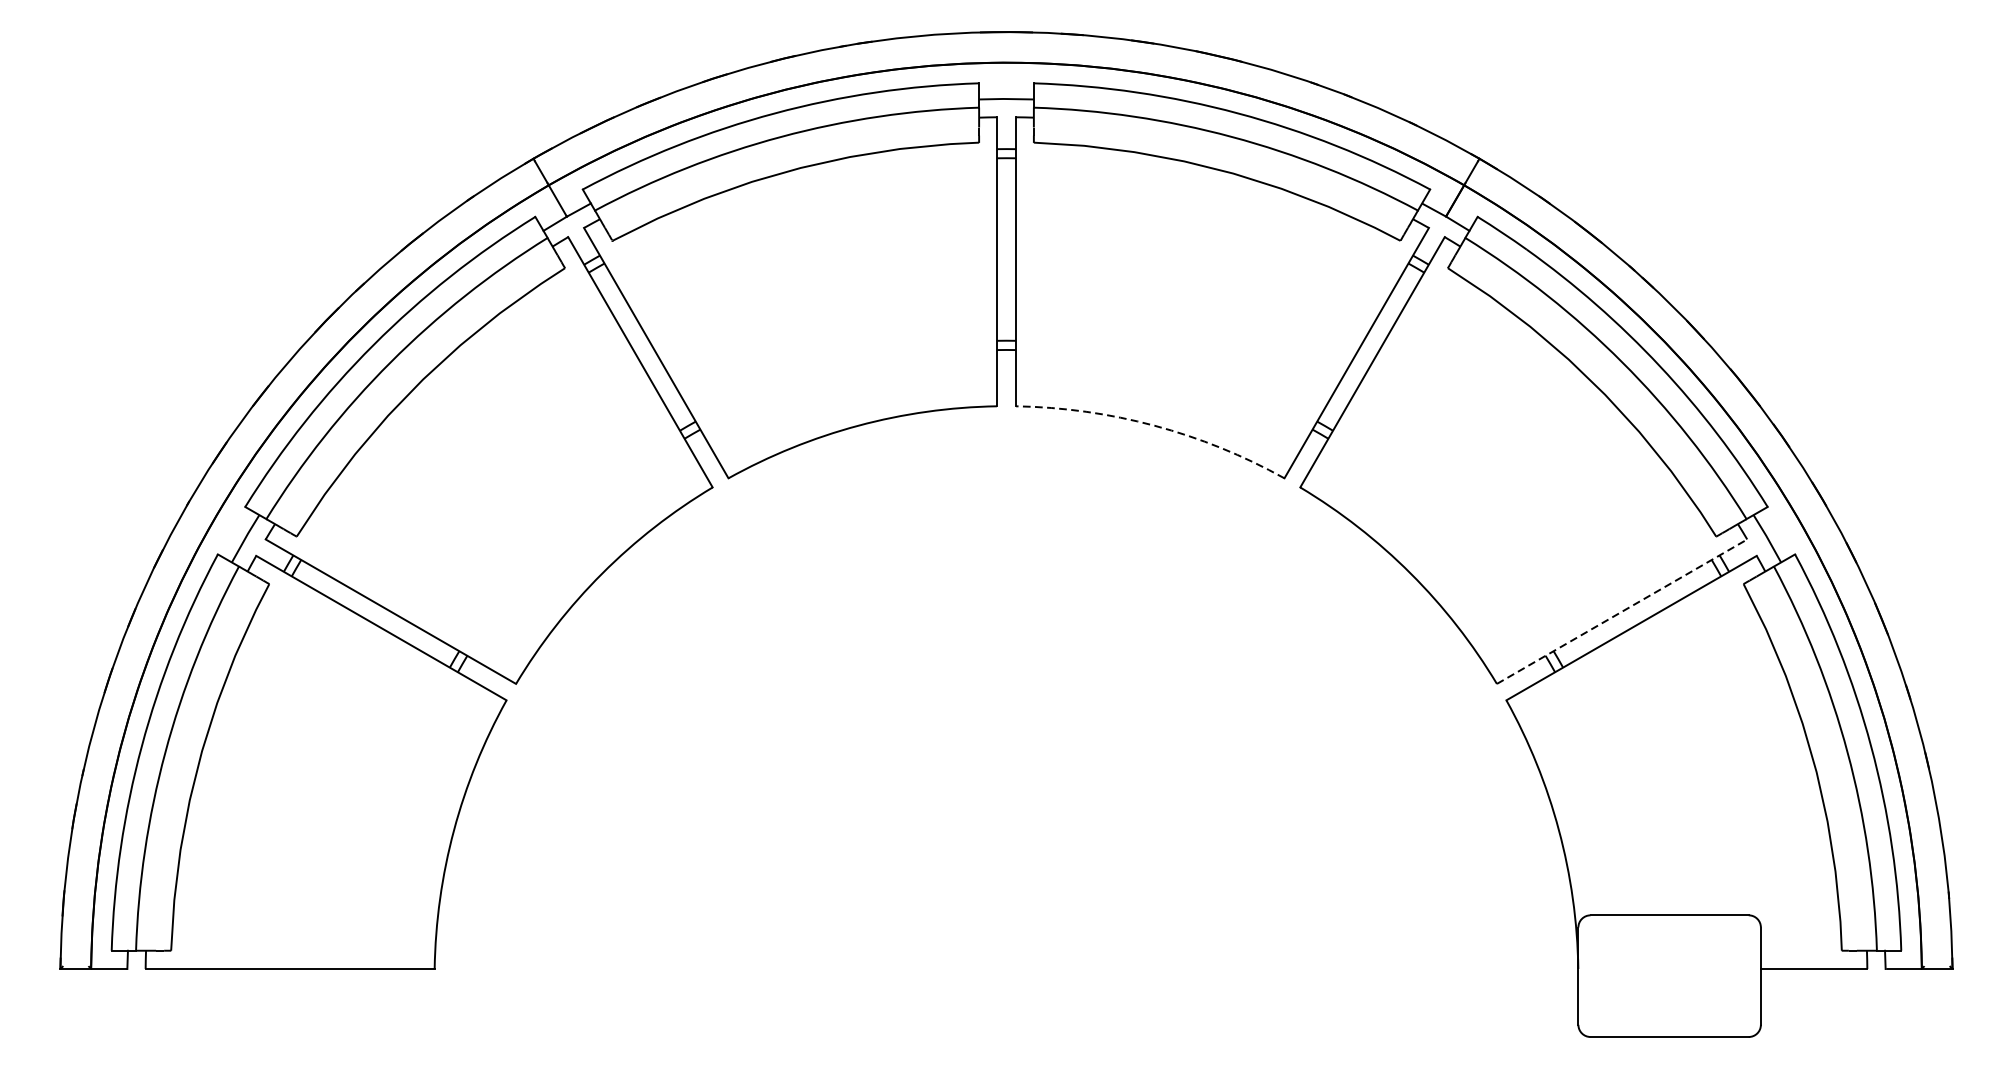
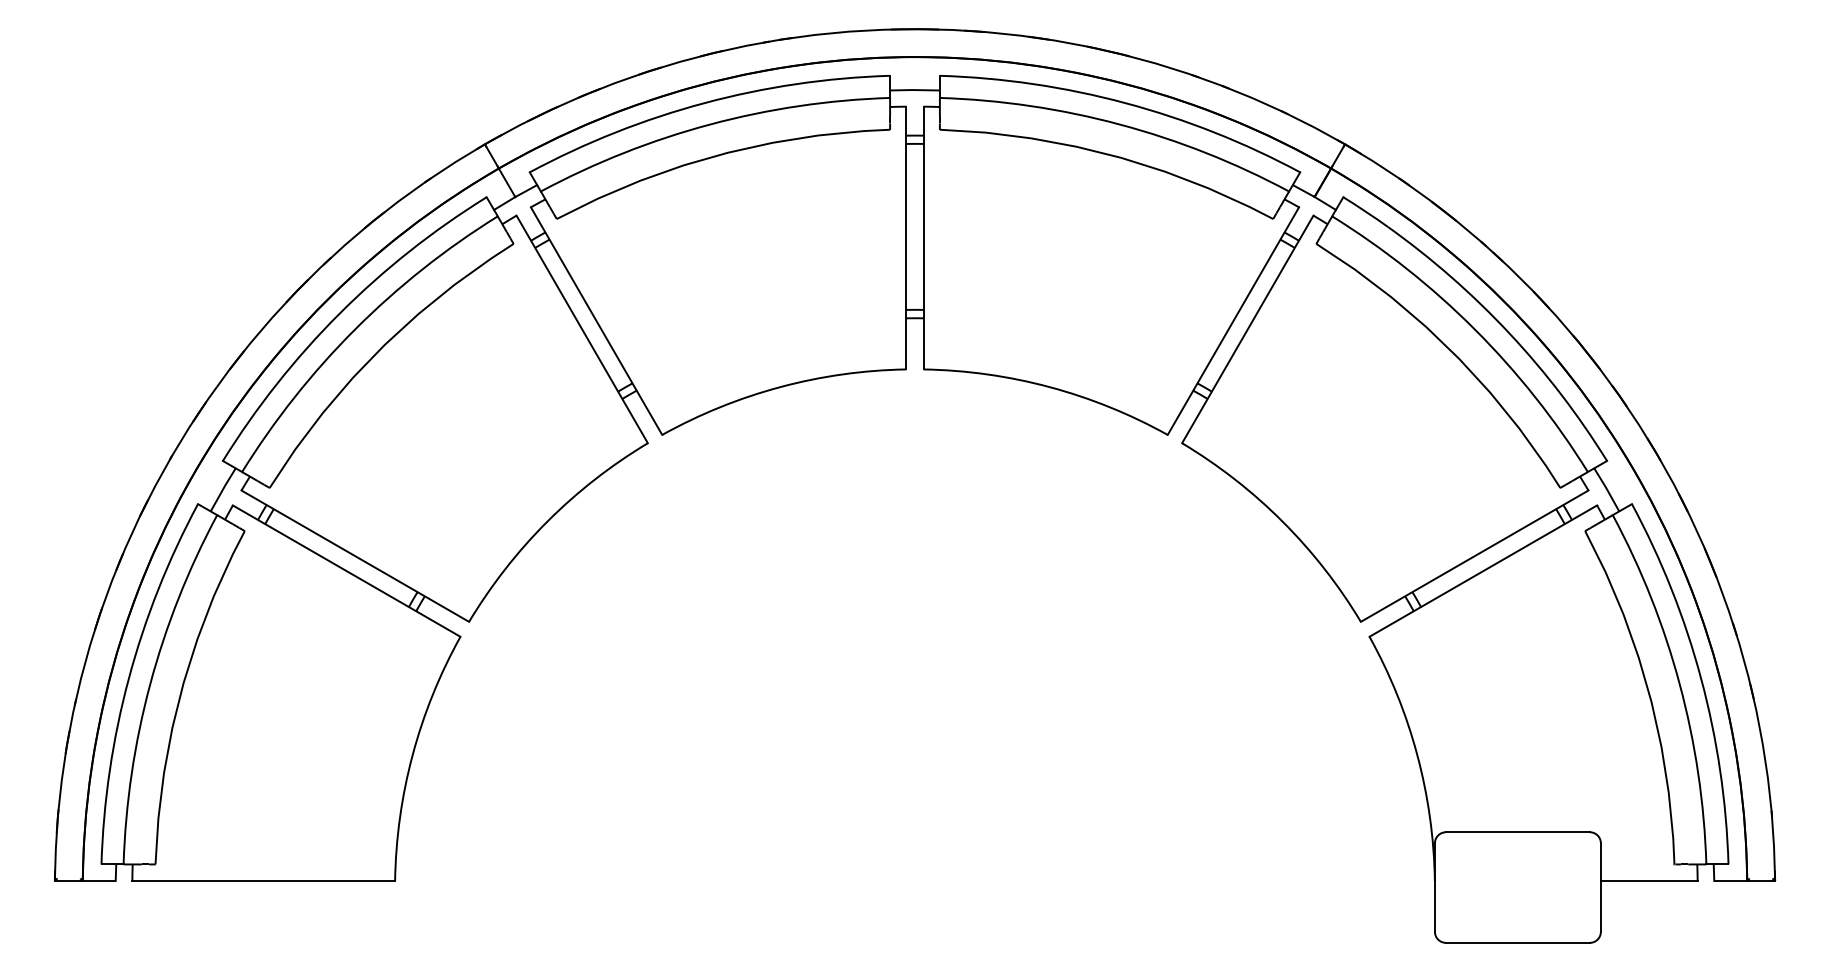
arc: (1154, 426) -> (1049, 387), dashed -> solid
line: (1622, 610) -> (1475, 555), dashed -> solid

